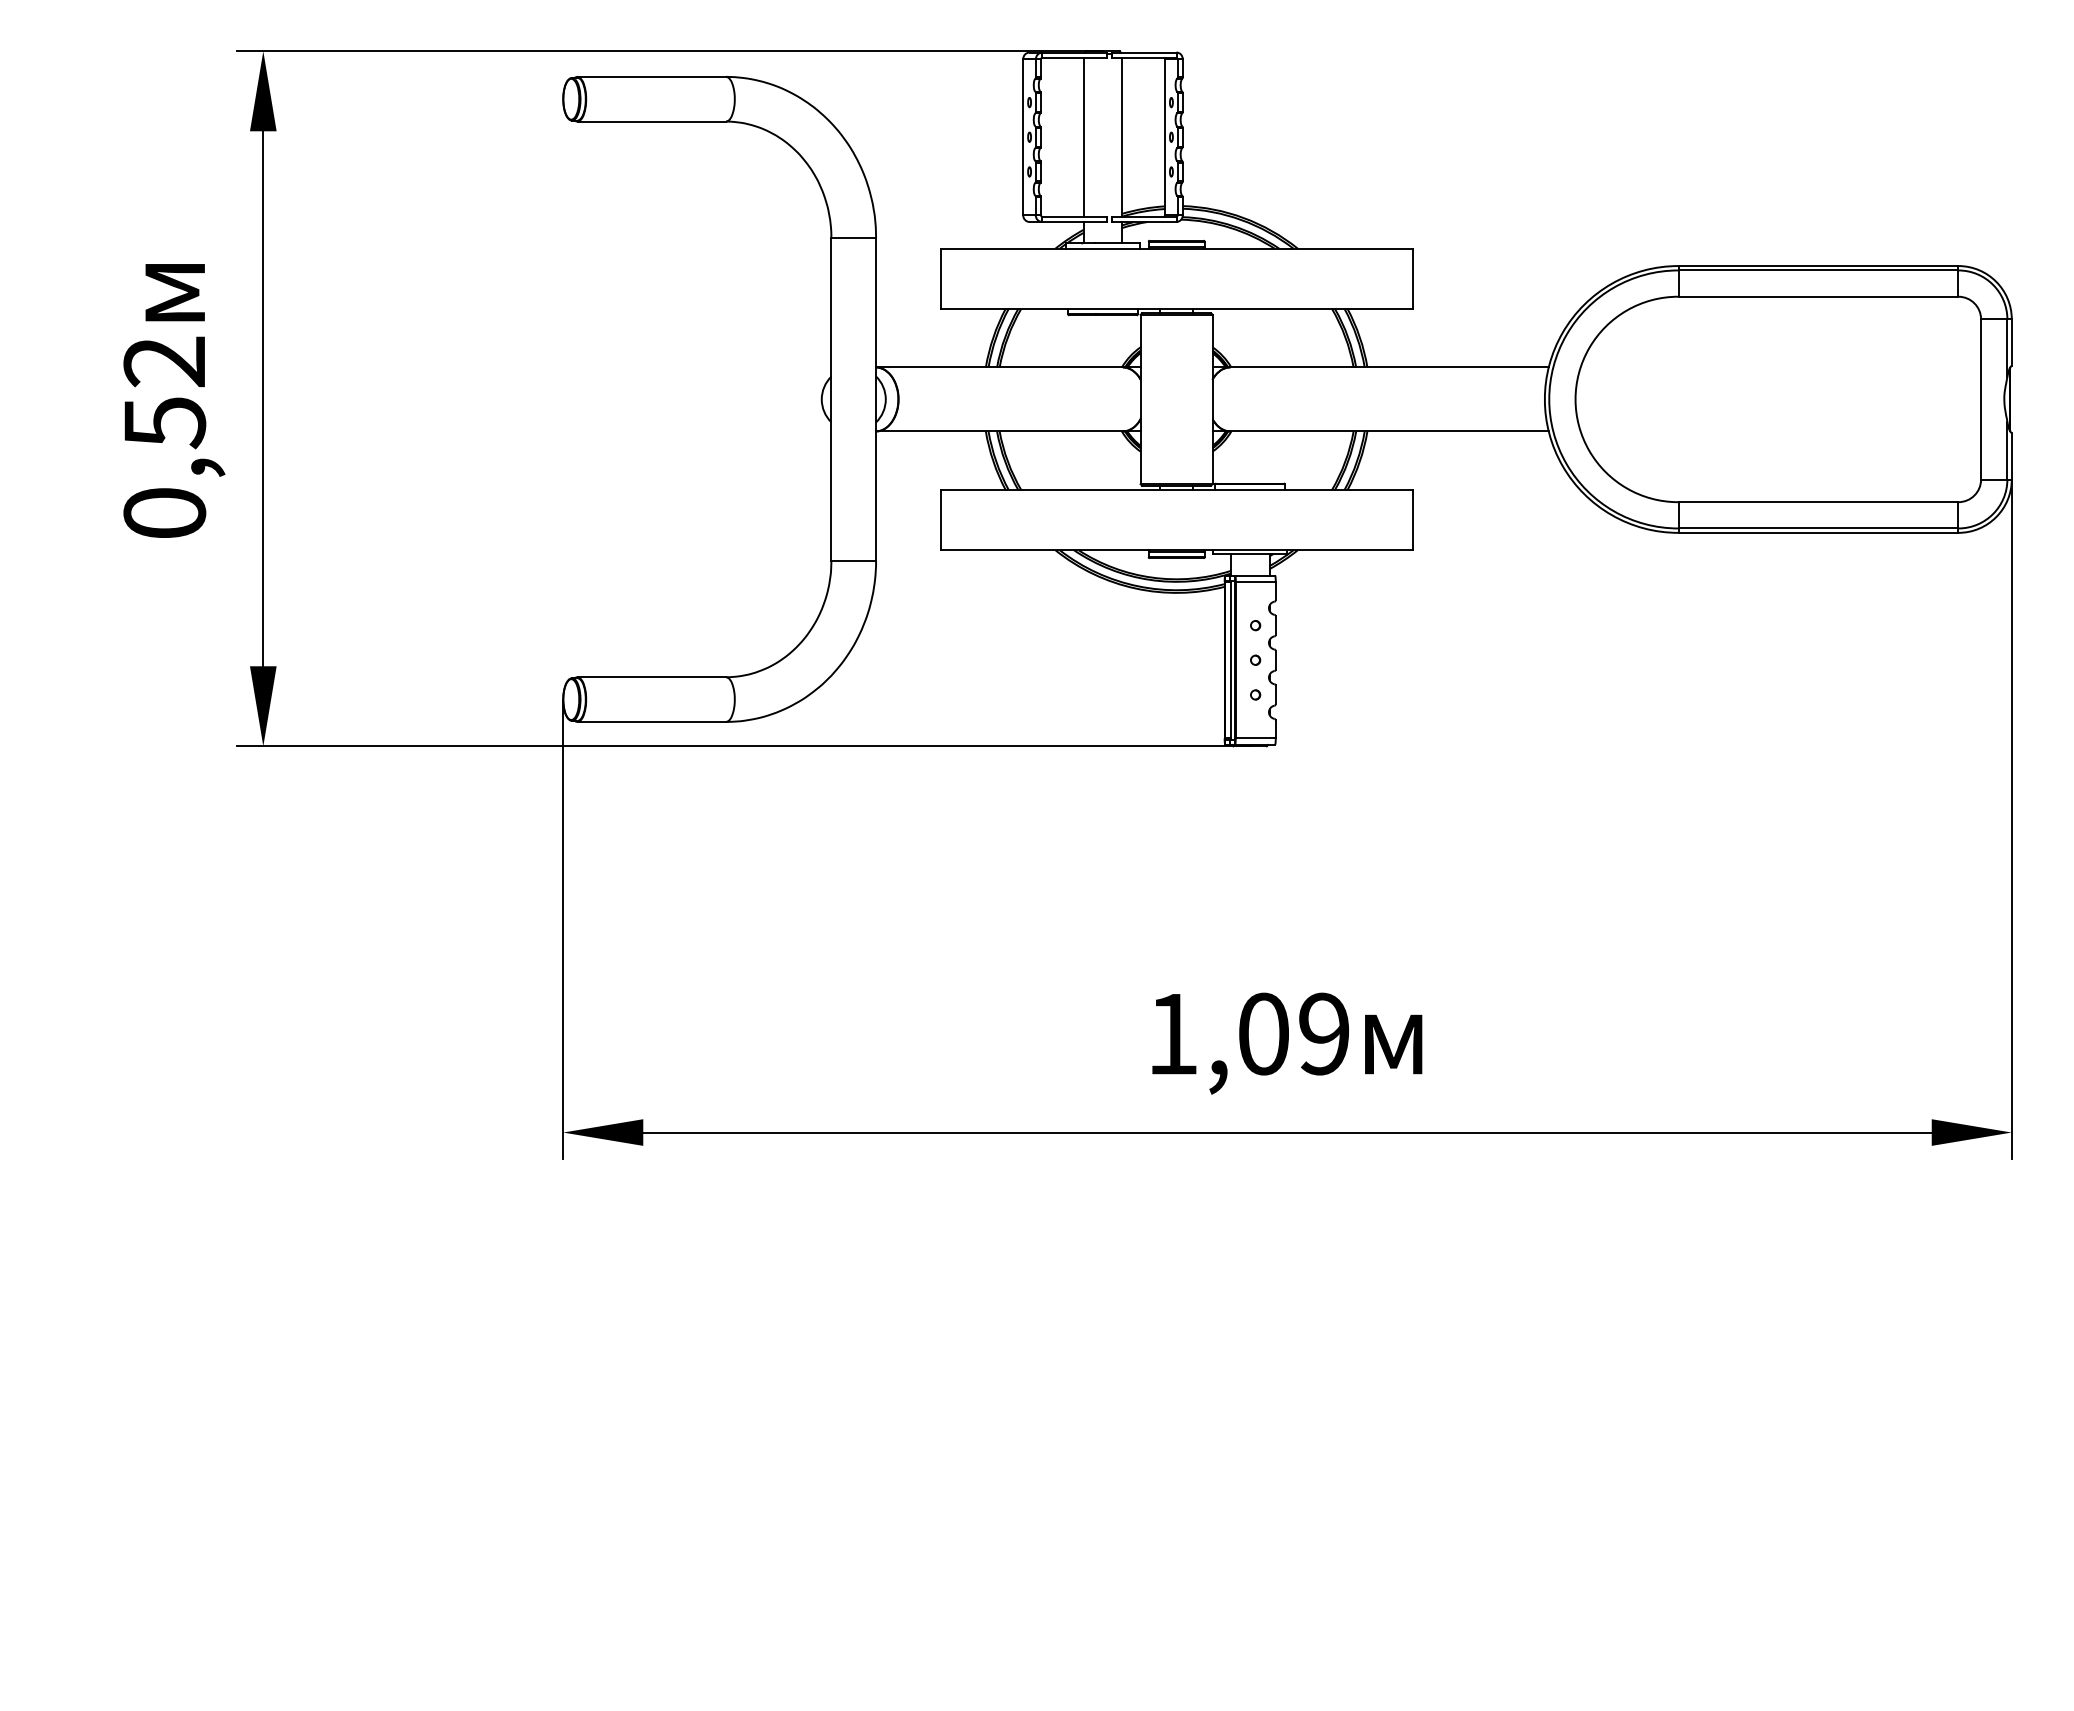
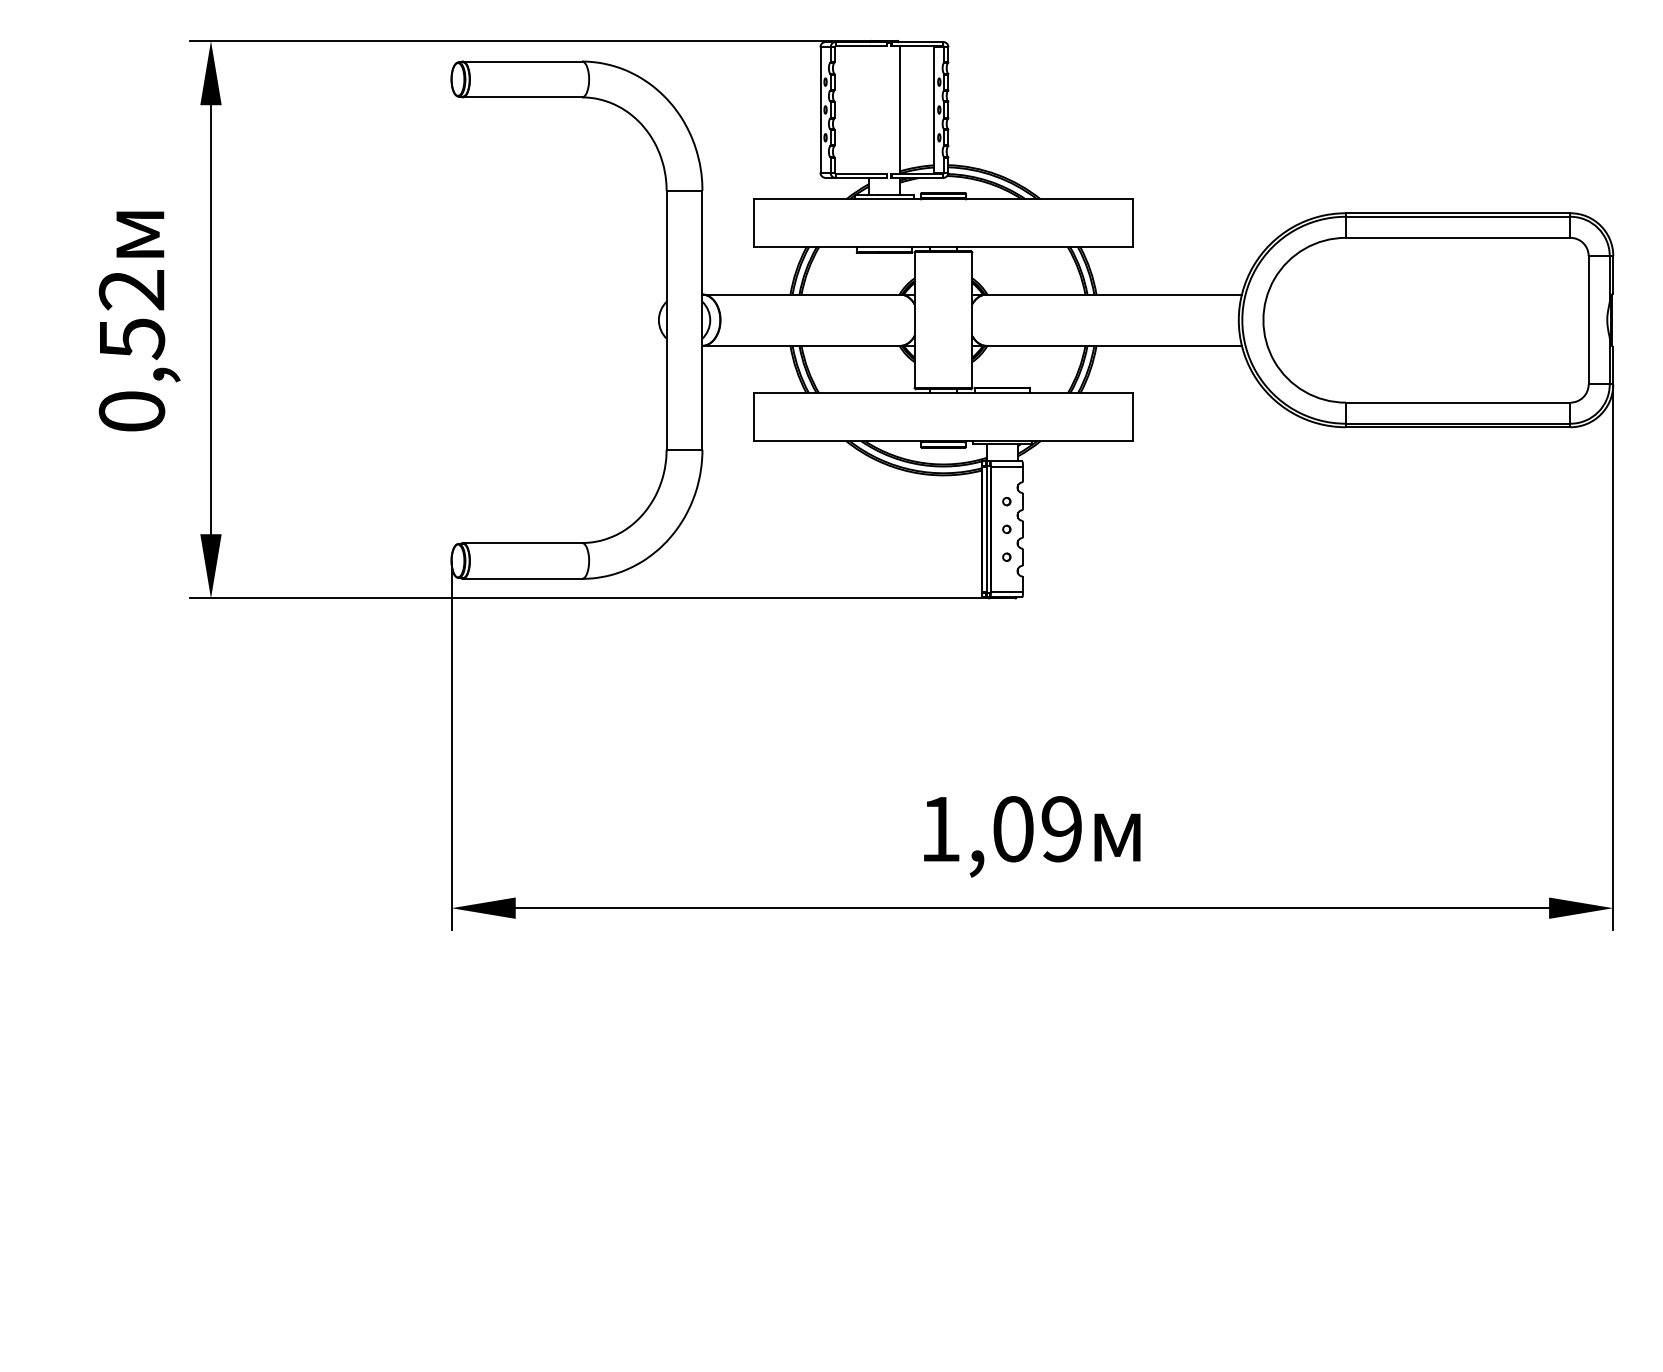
line: (1083, 136) -> (868, 109), removed

